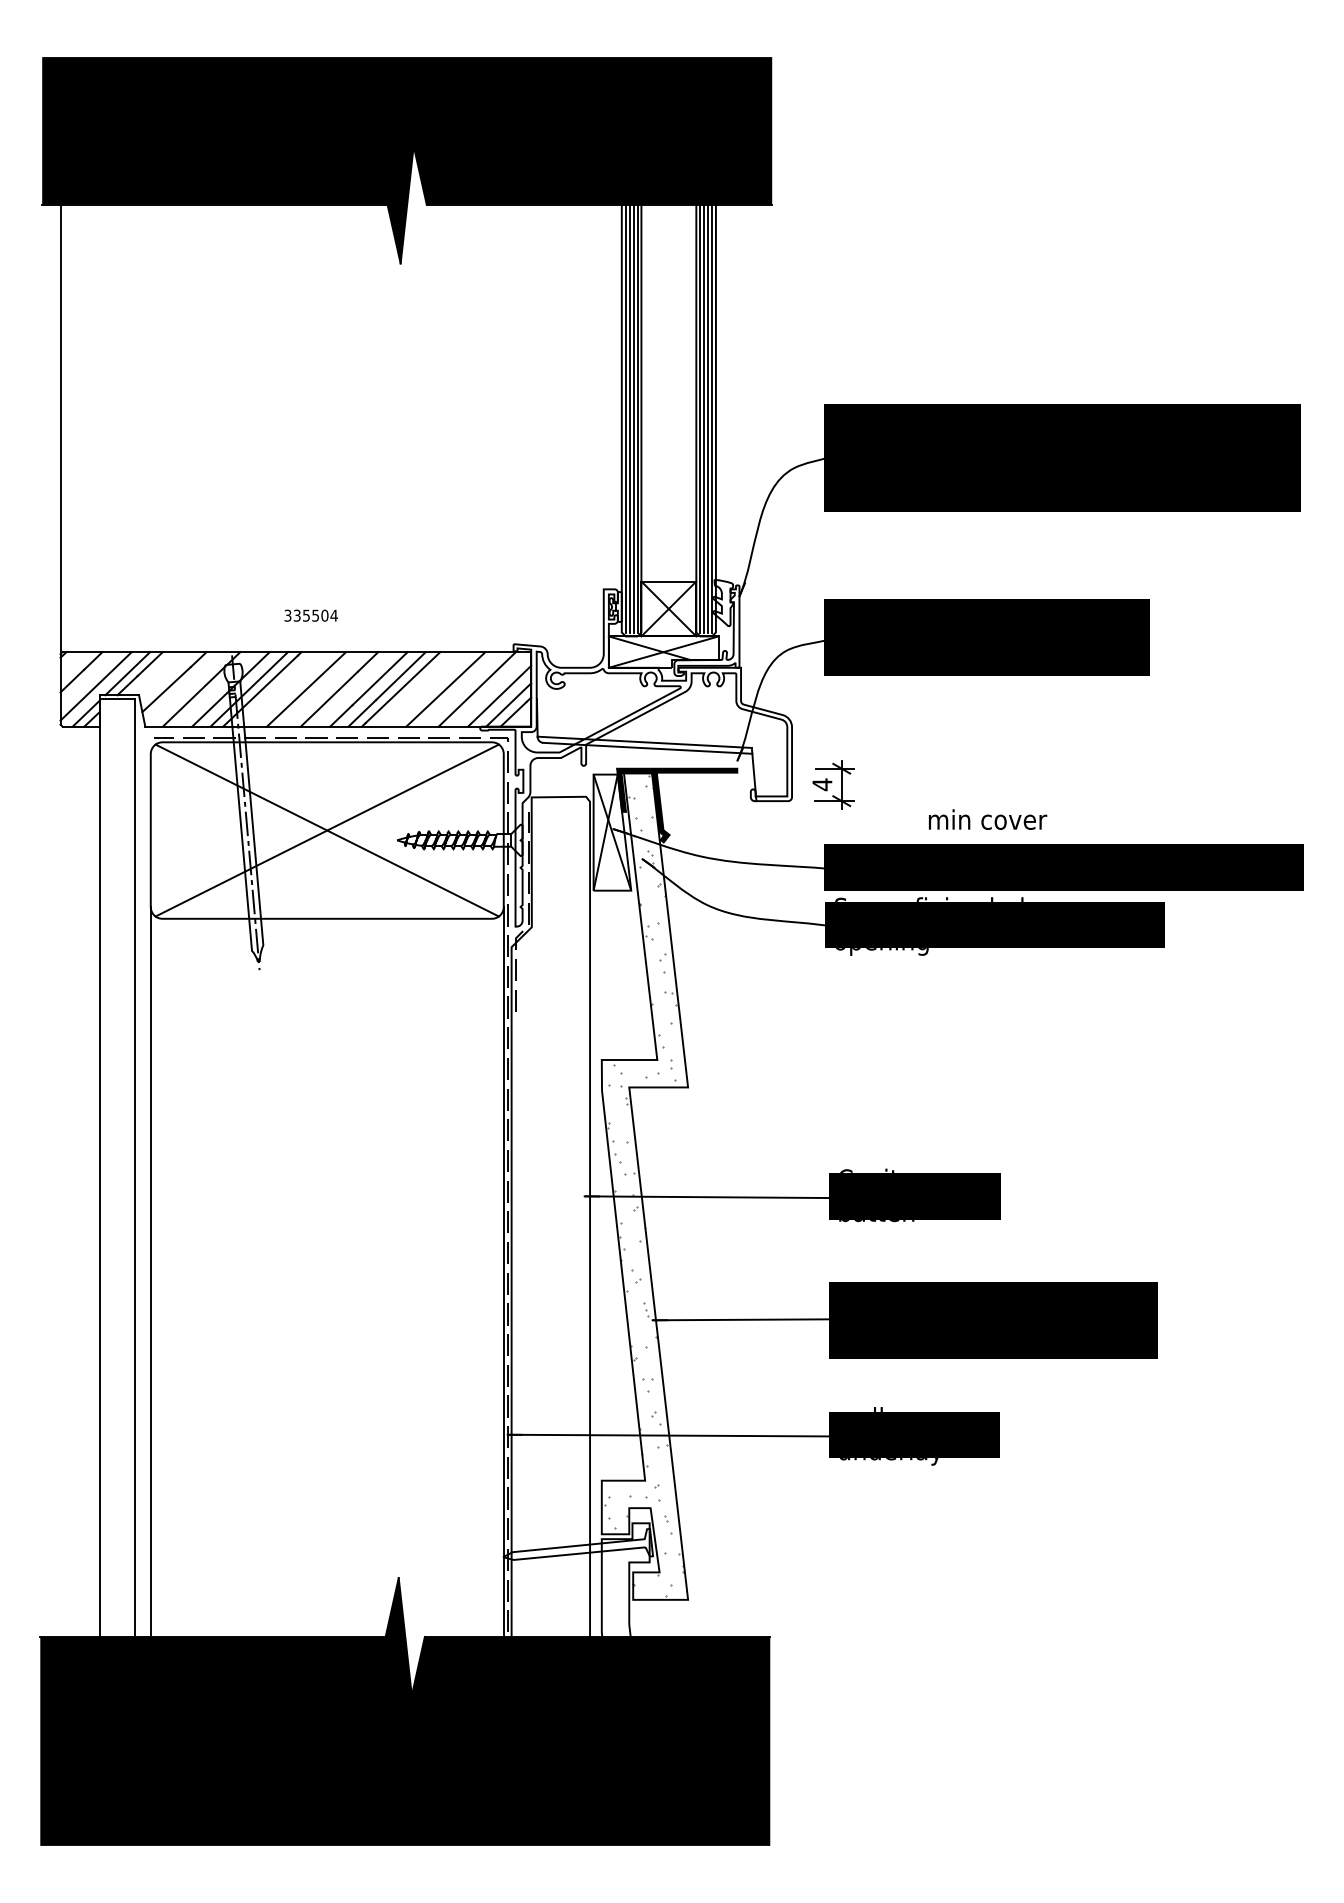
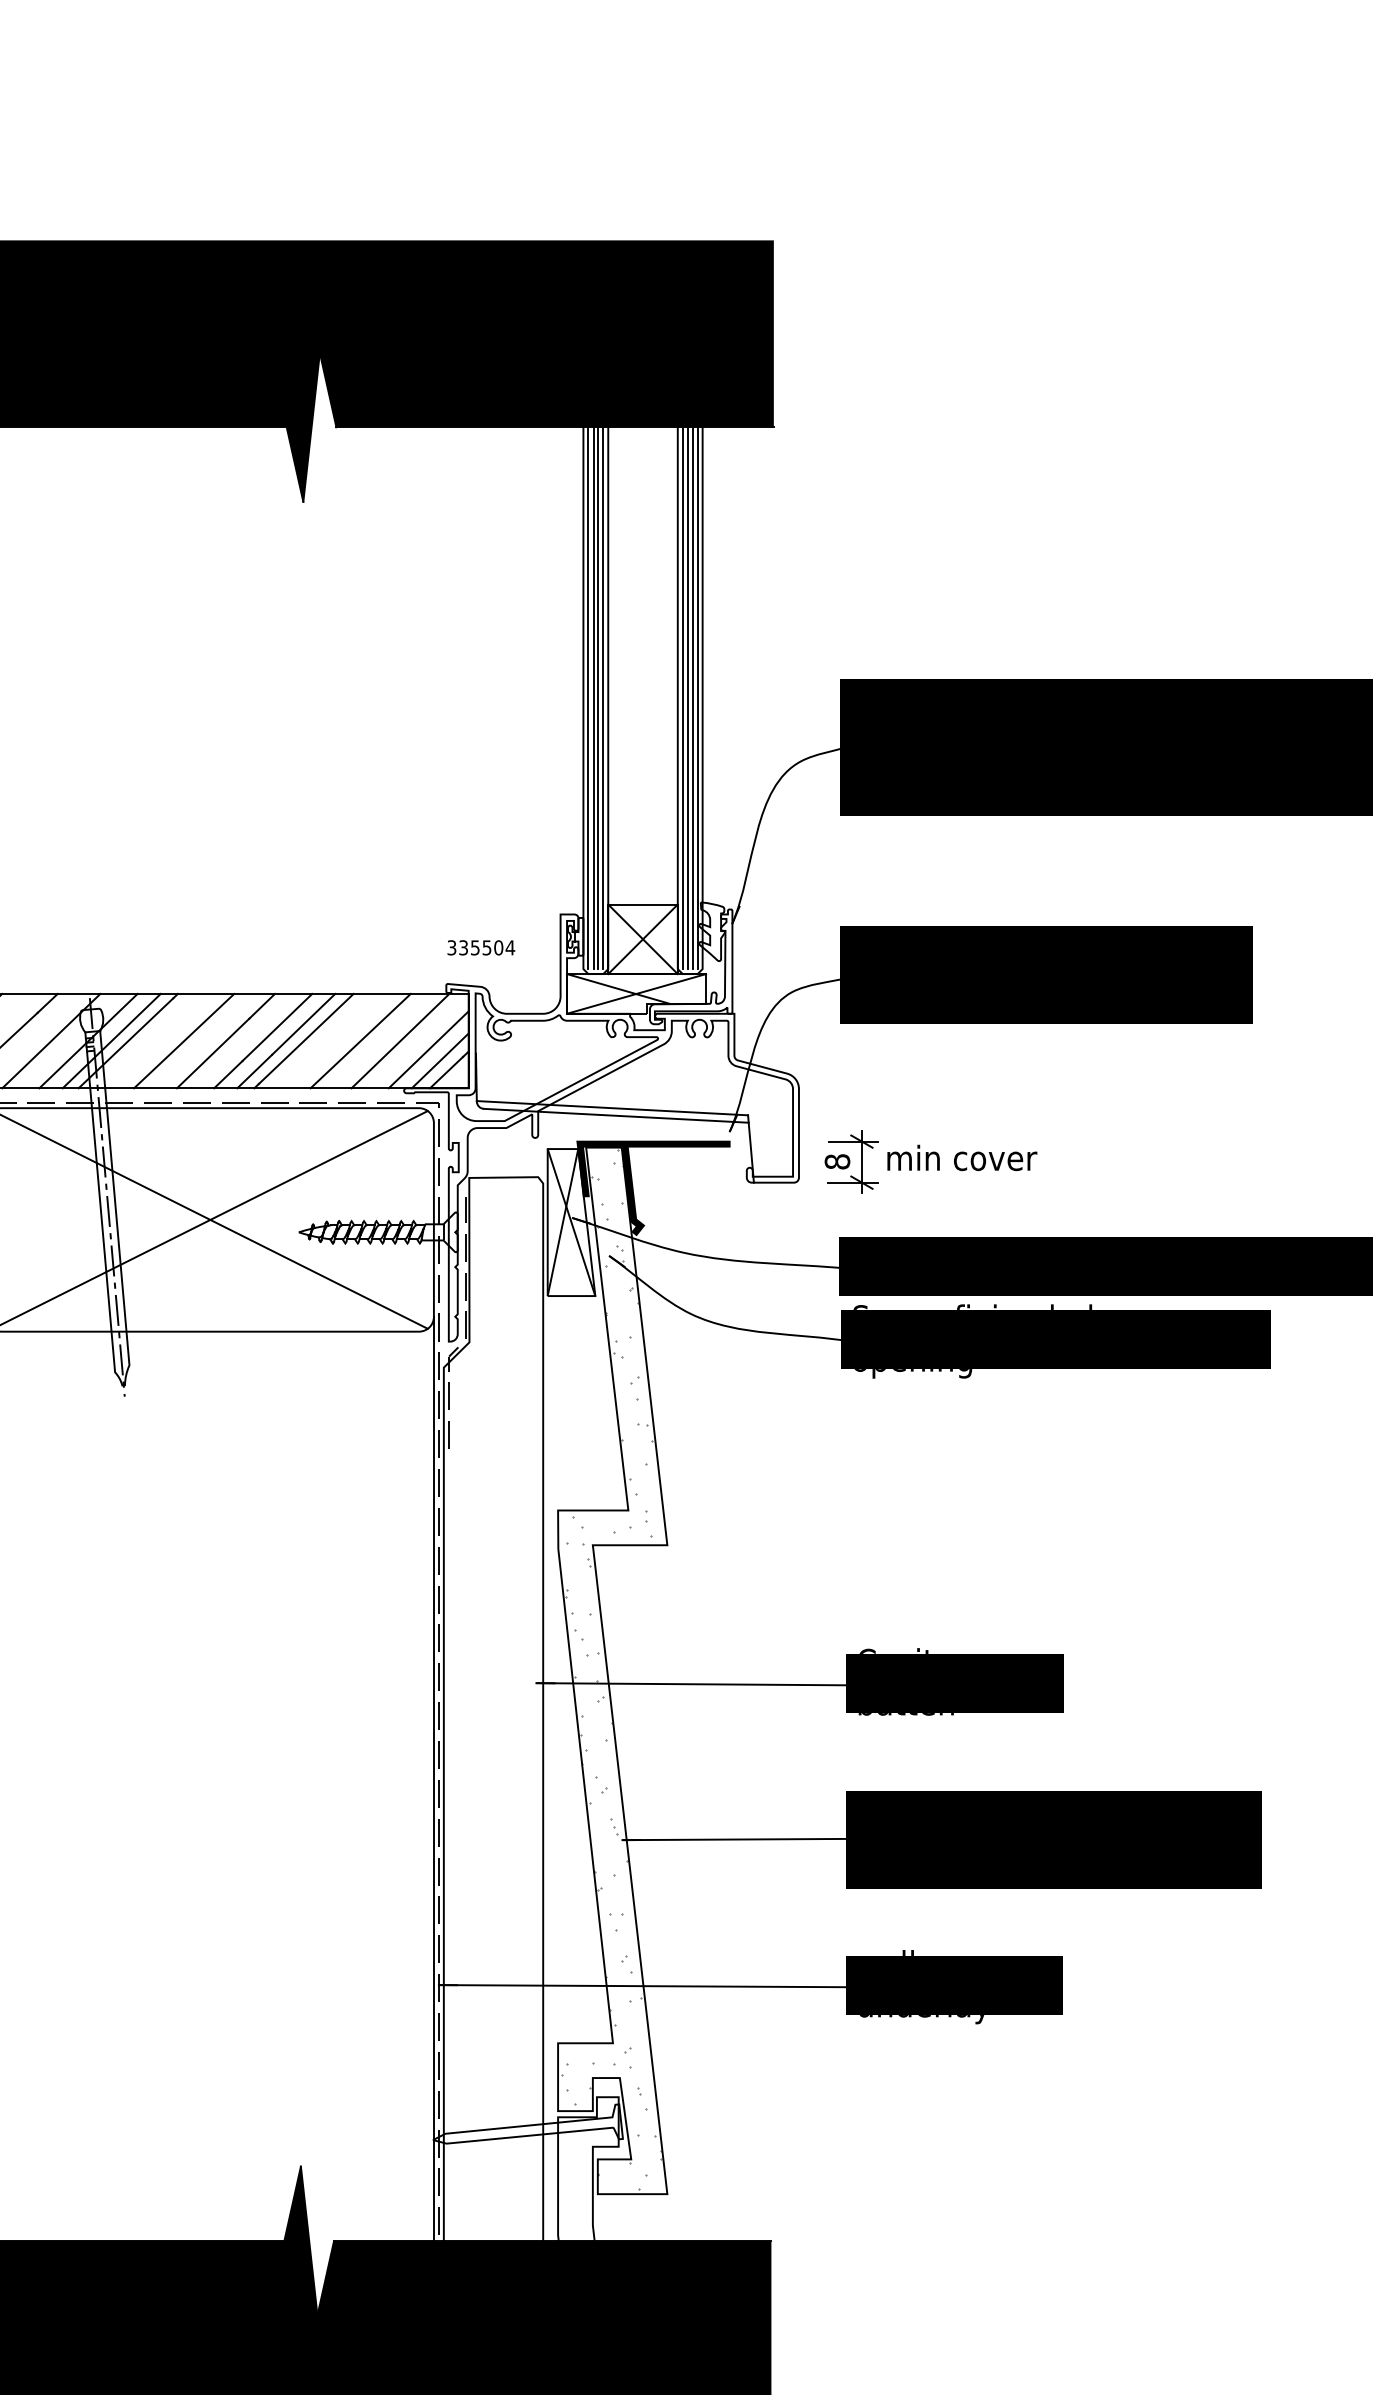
text: (310, 615) -> (480, 947), moved
text: (822, 784) -> (837, 1161), 4 -> 8
text: (988, 819) -> (962, 1157), moved

